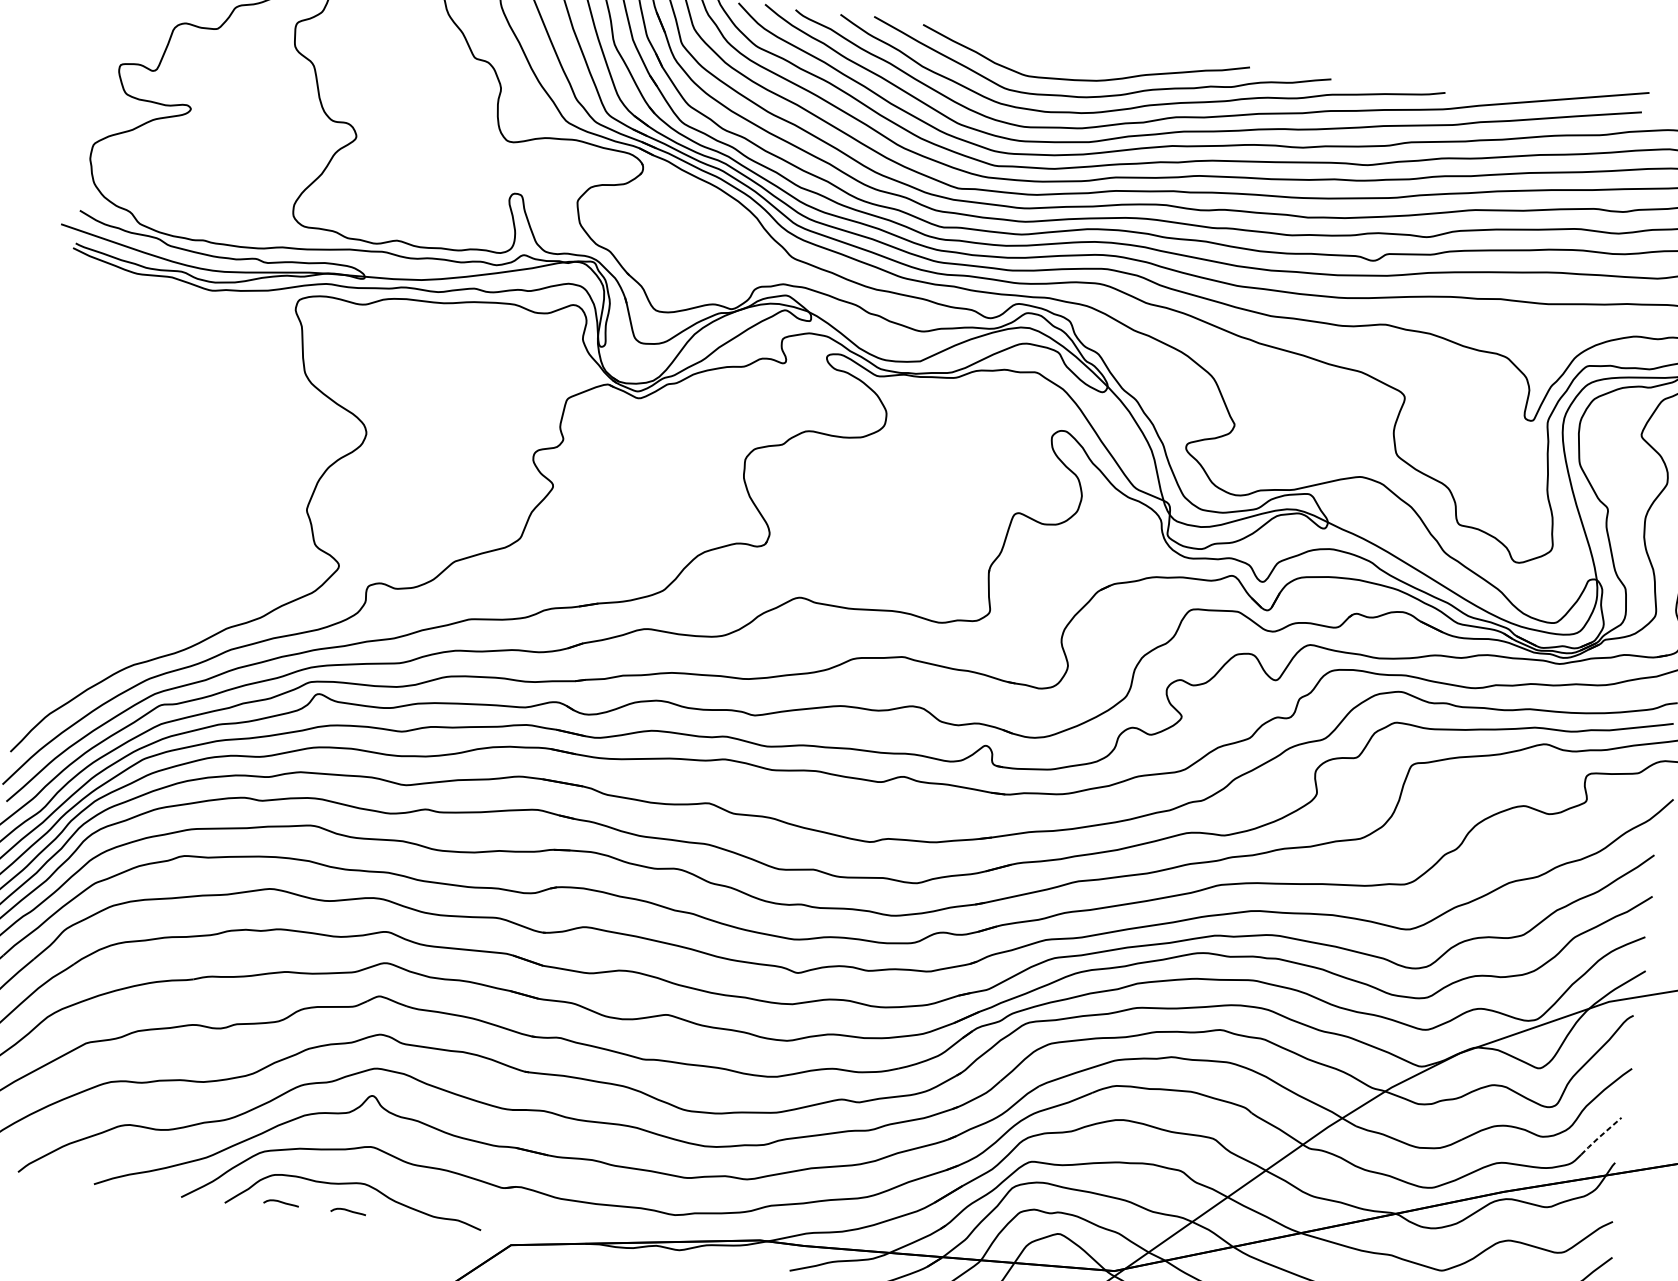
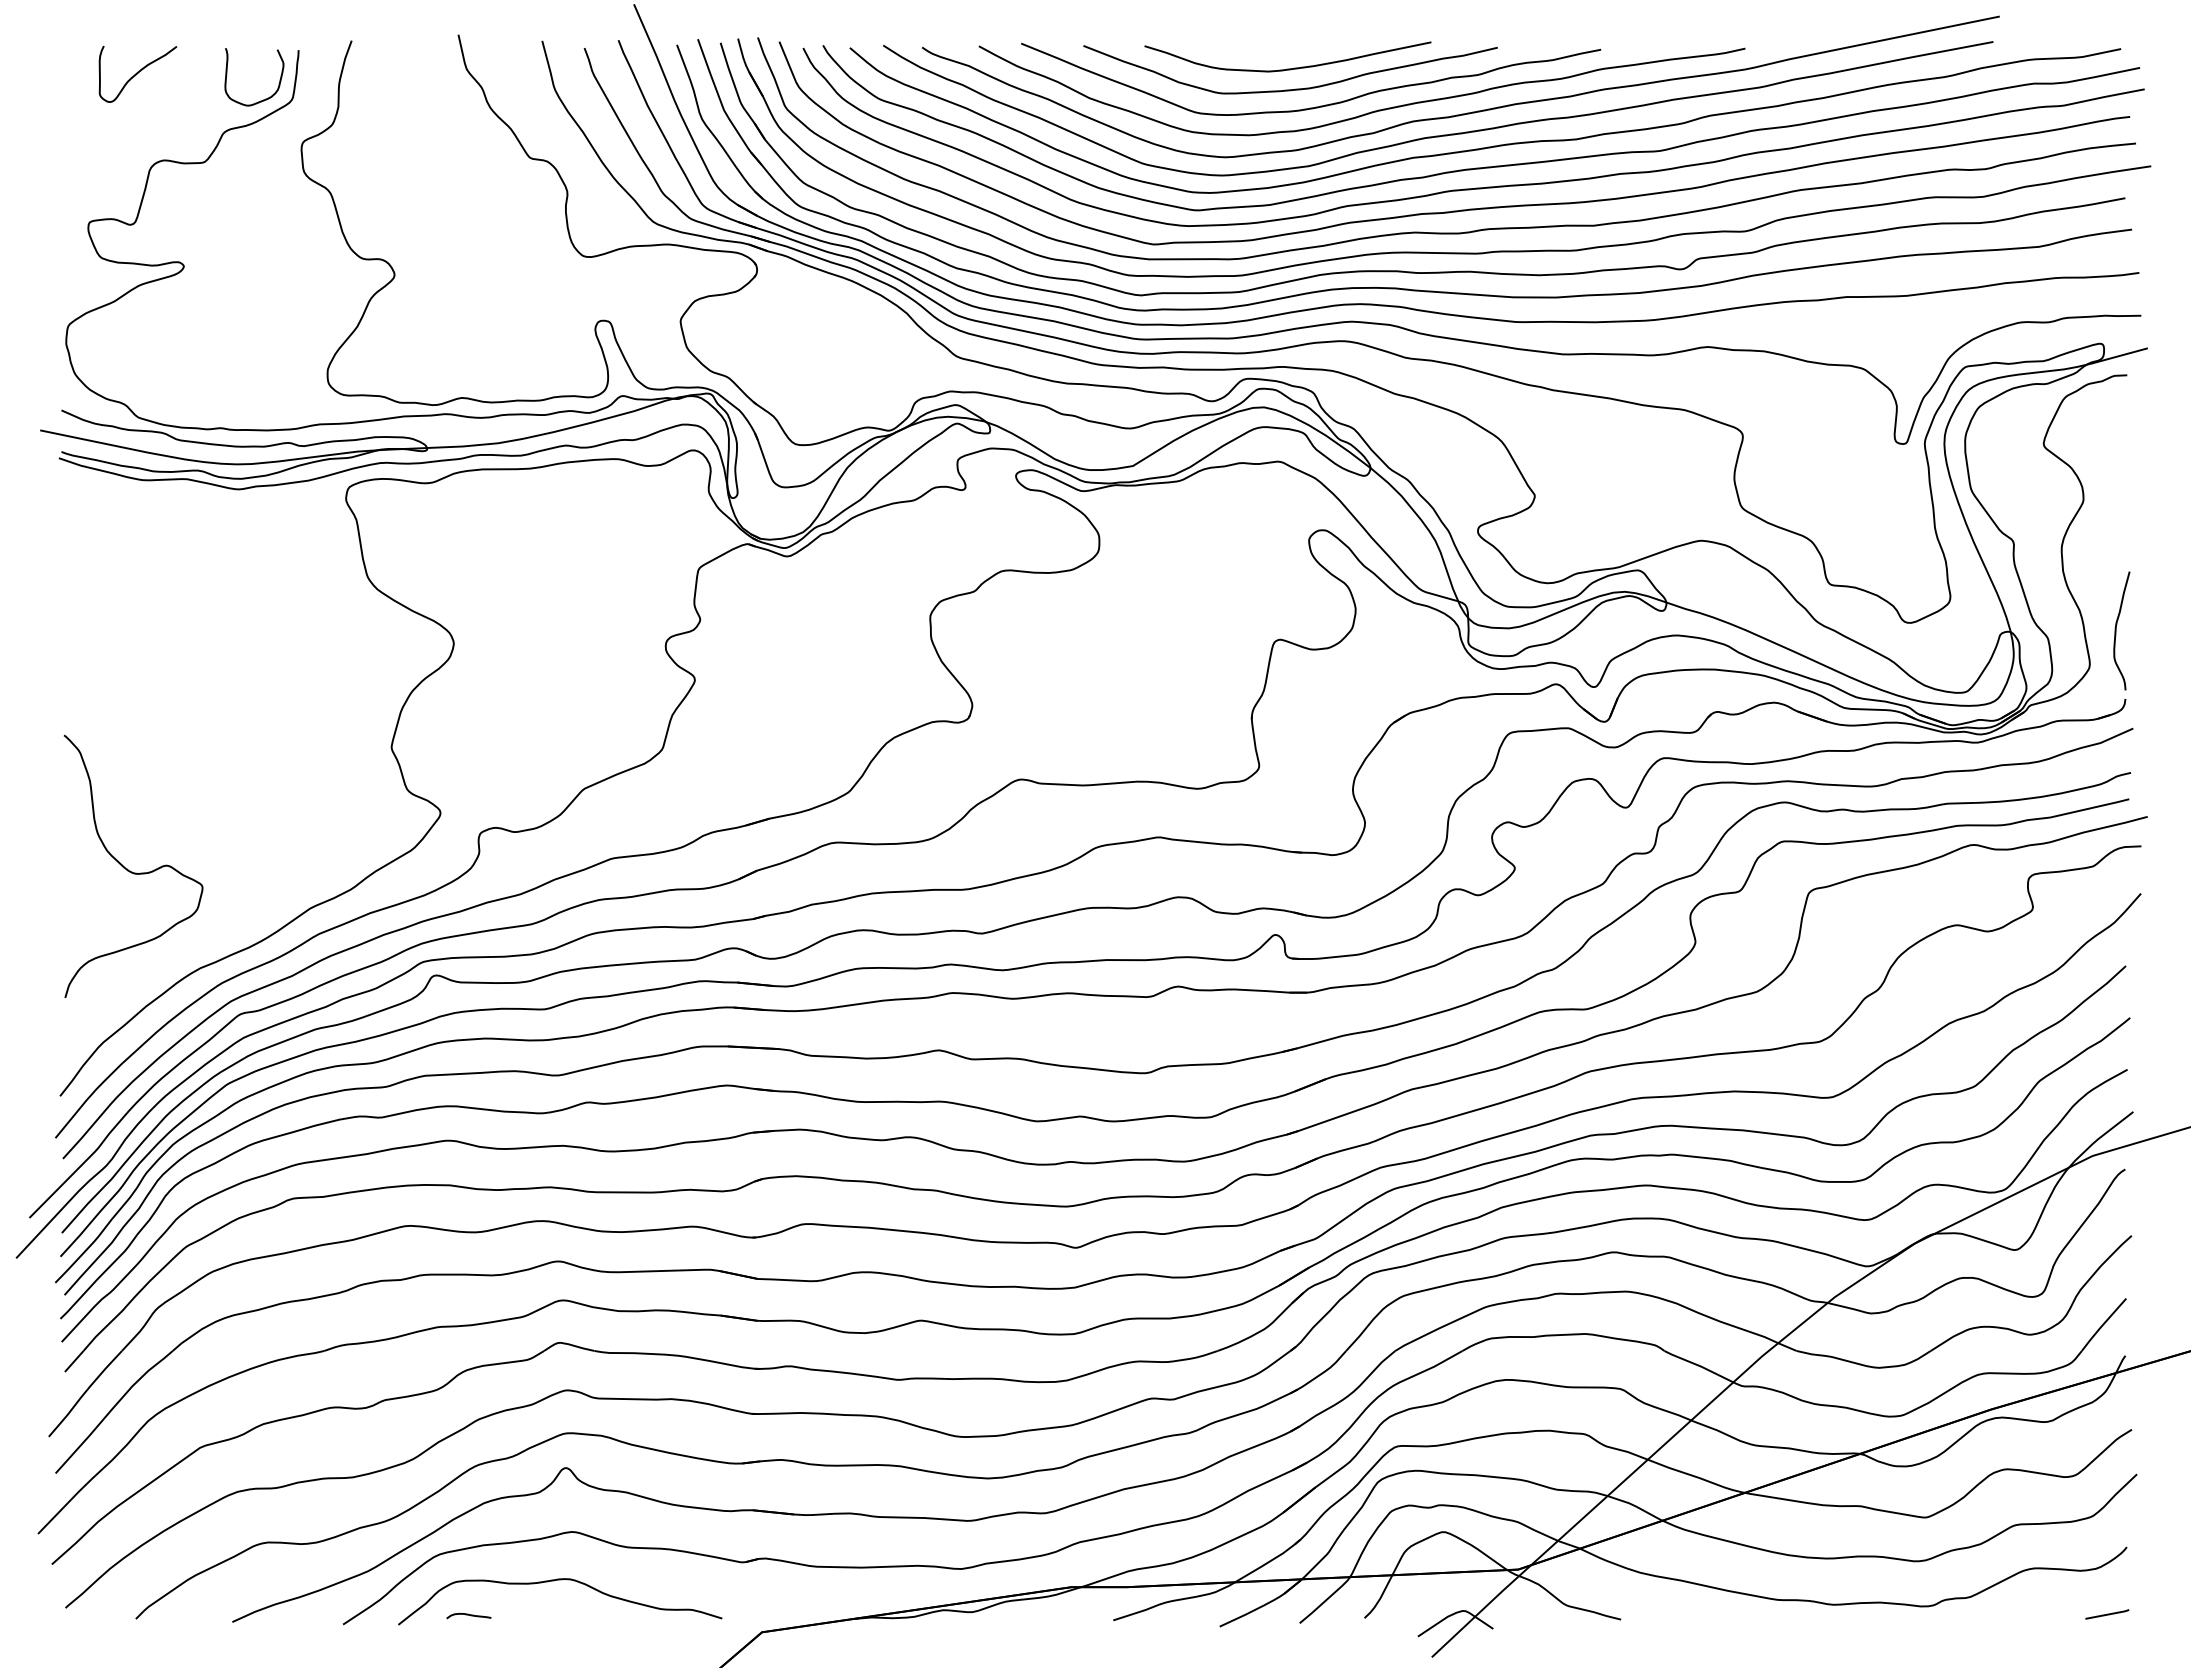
curve: (1081, 62) -> (1287, 68), added
curve: (88, 580) -> (130, 870), added
line: (1600, 1136) -> (2102, 1325), dashed -> solid
curve: (348, 1211) -> (553, 1615), removed

